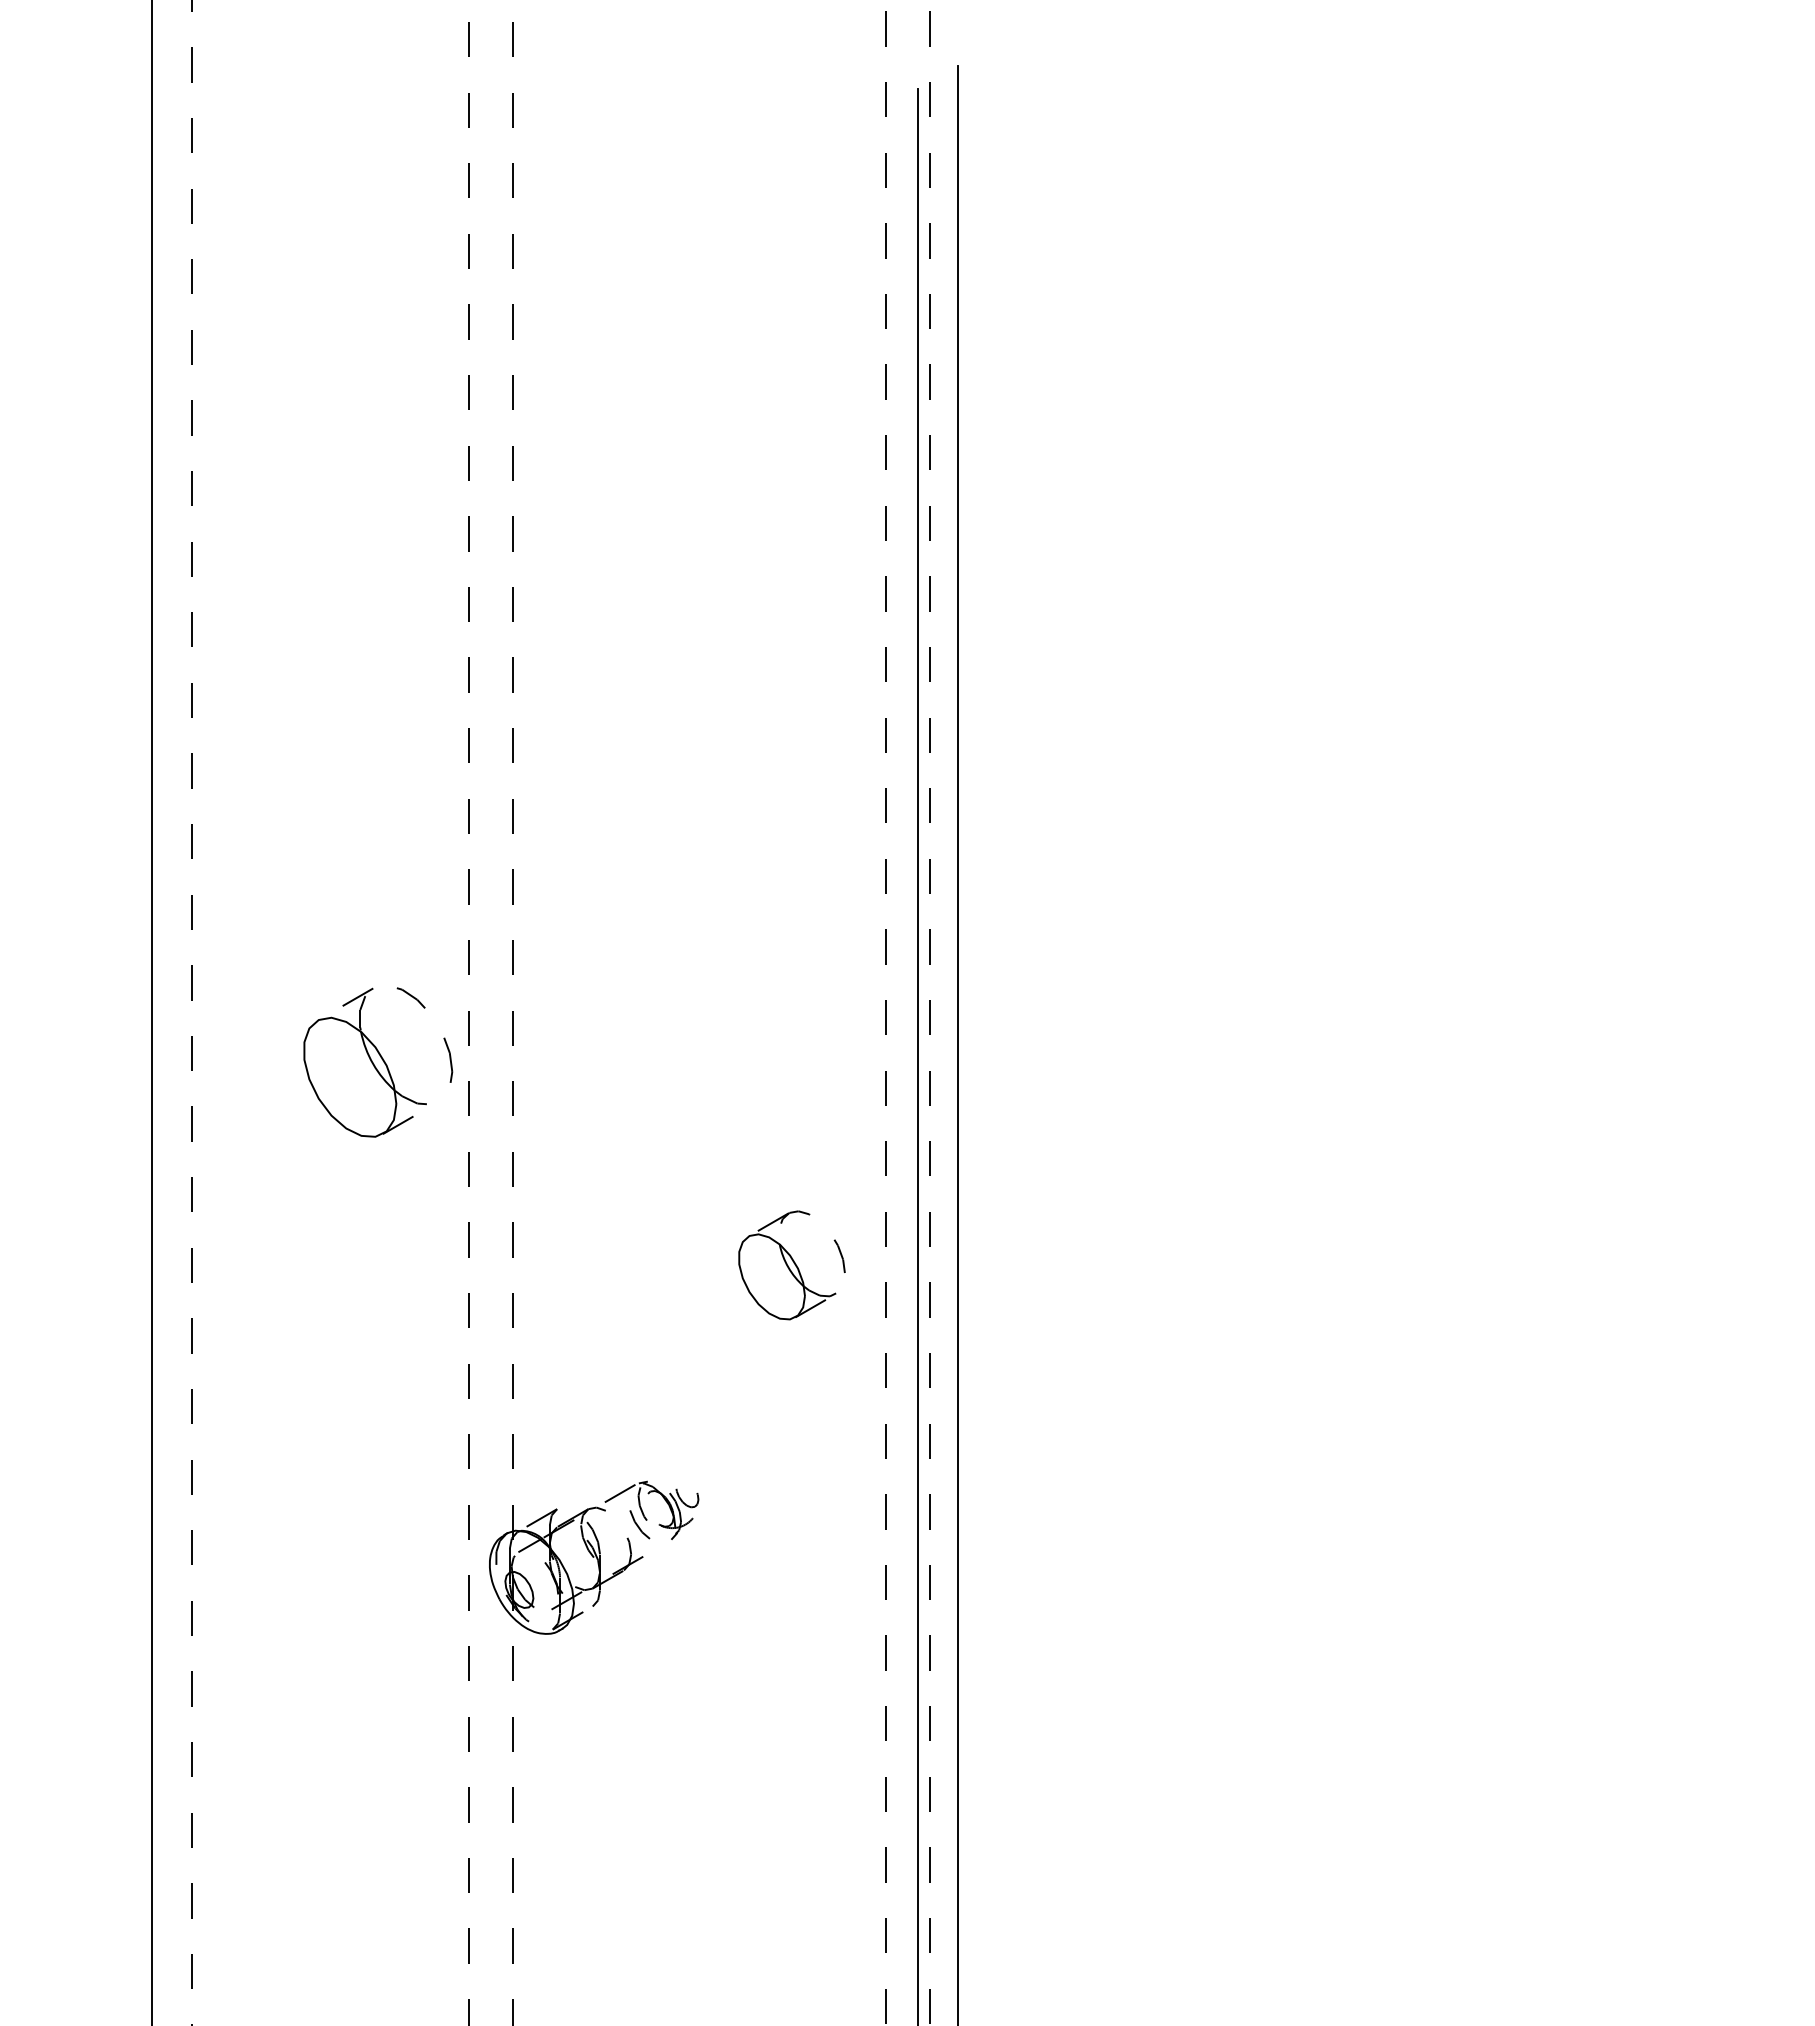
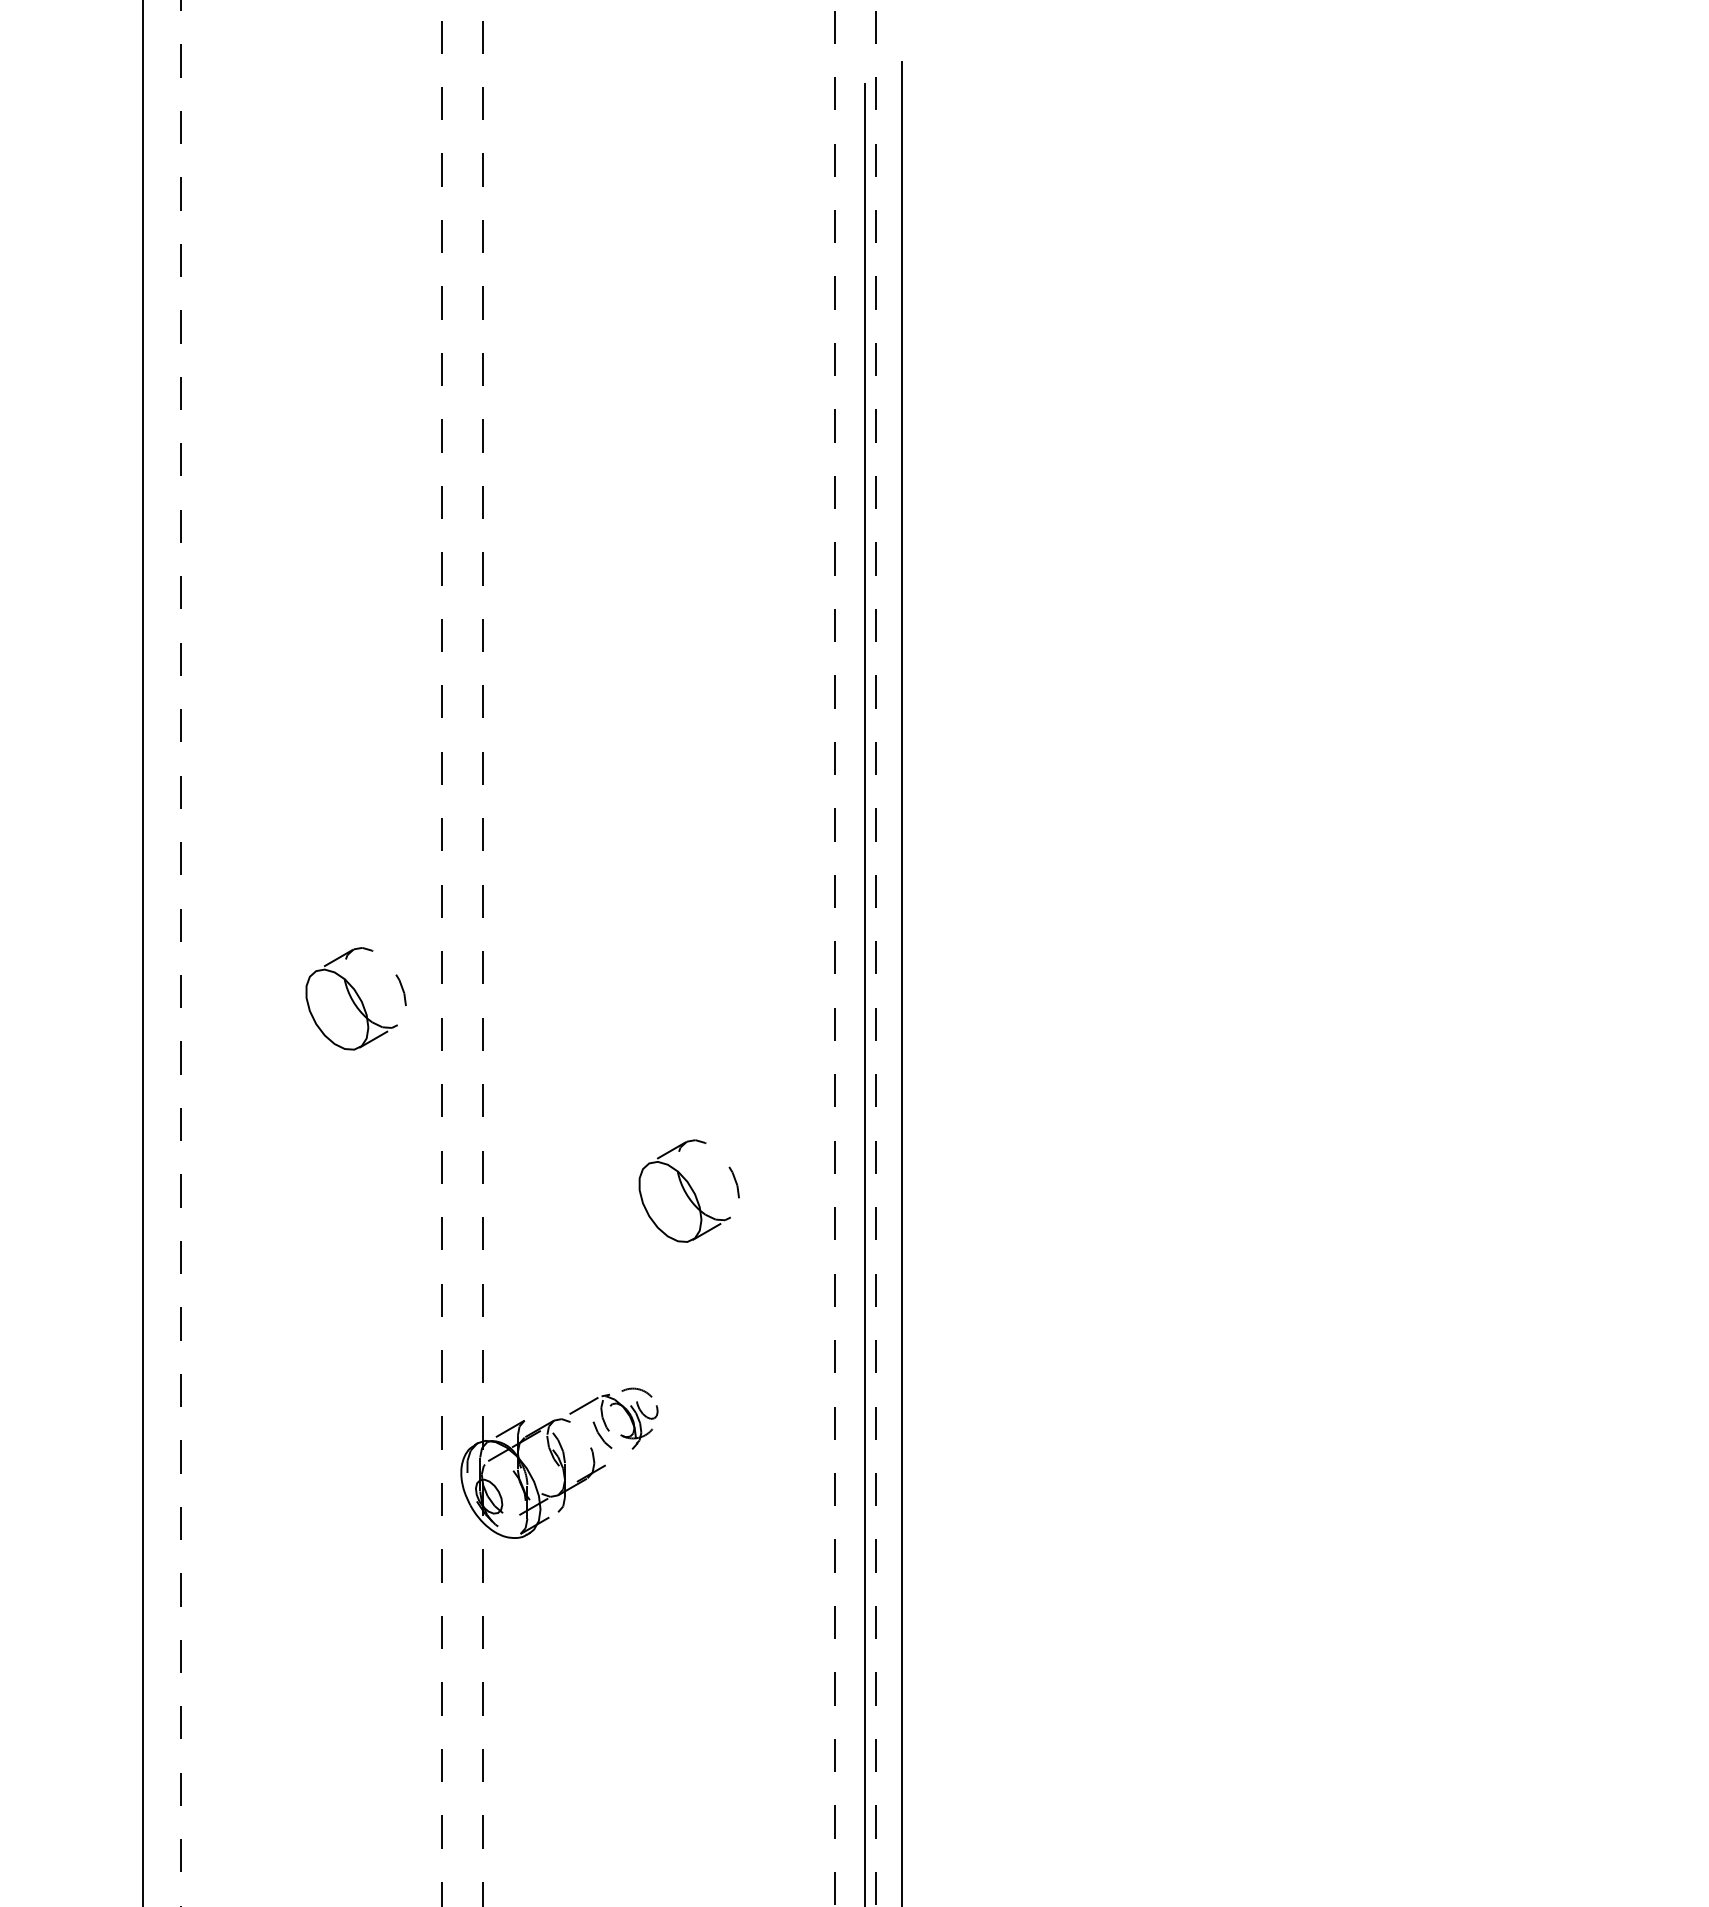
part: (377, 1060) -> (355, 998), size x0.71
part: (791, 1265) -> (688, 1191), moved
arc: (676, 1476) -> (637, 1389), added

